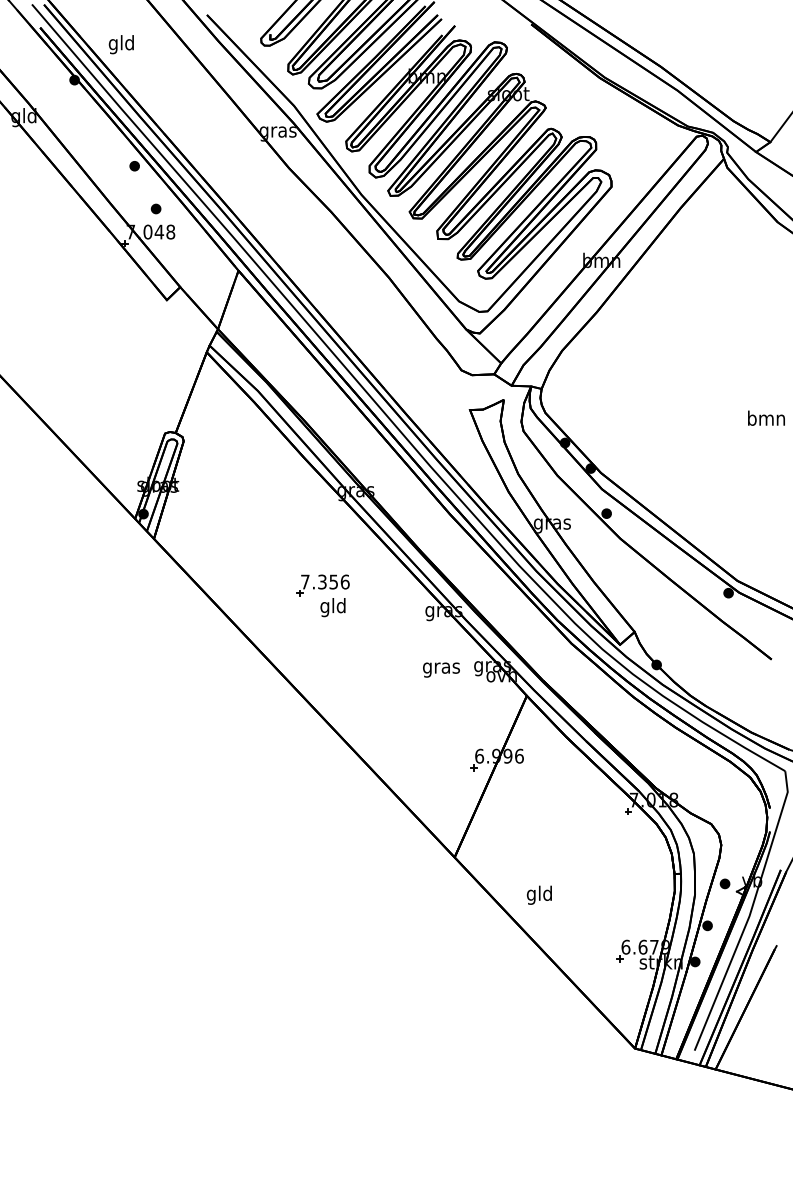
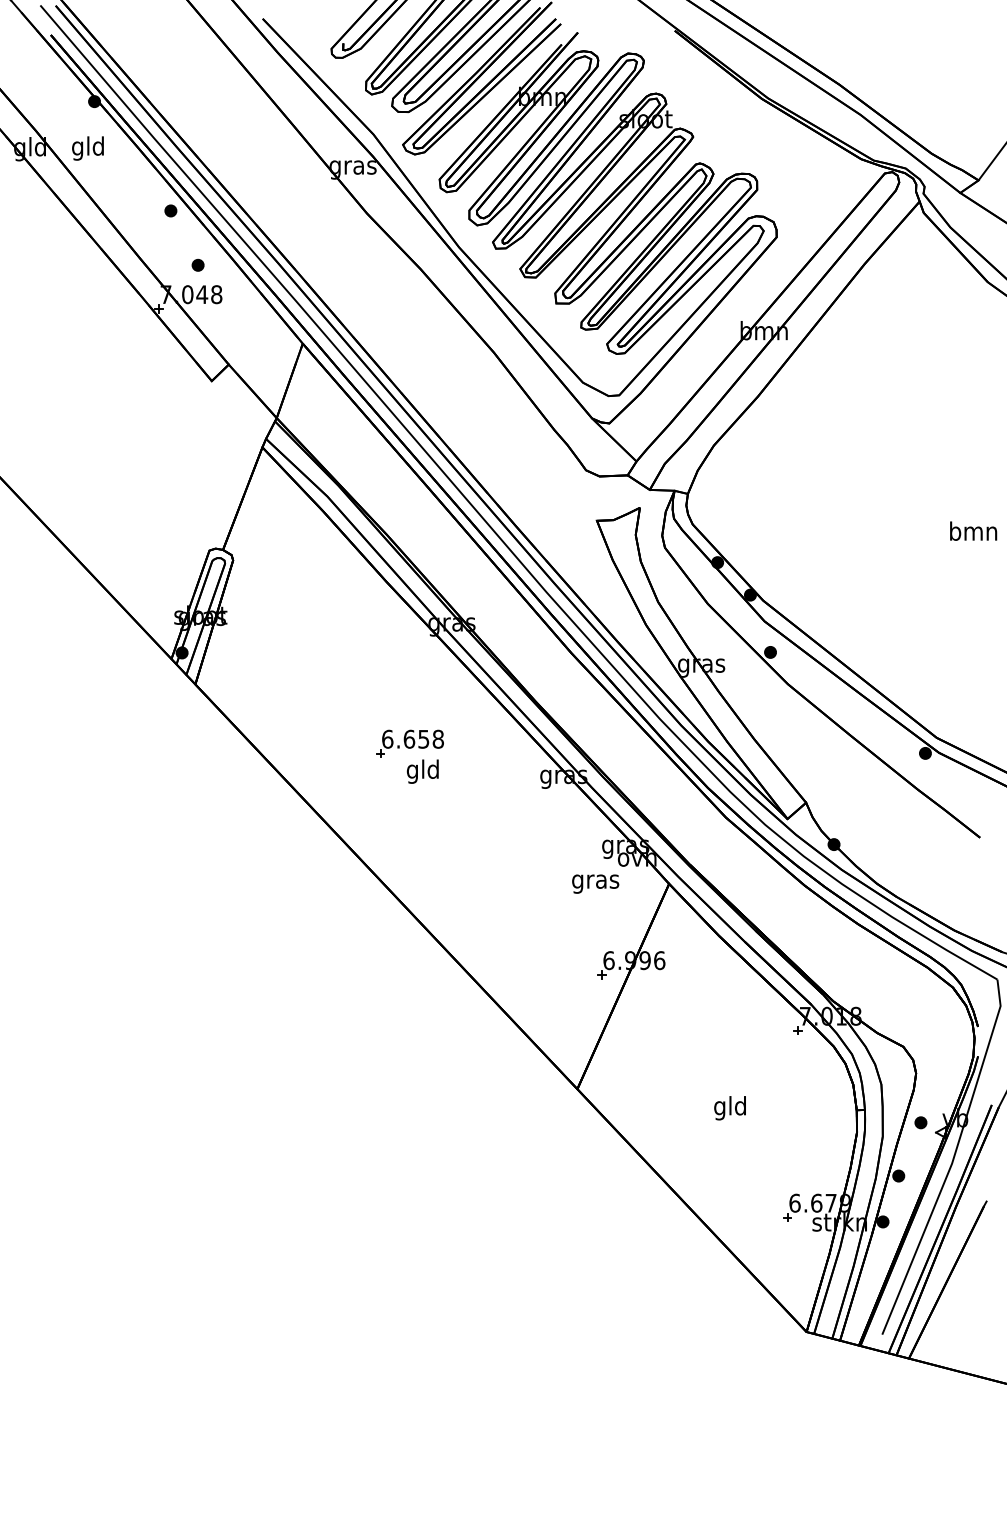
text: (121, 44) -> (87, 148), moved
text: (325, 581) -> (413, 738), 7.356 -> 6.658
text: (441, 669) -> (595, 883), moved
text: (538, 895) -> (729, 1108), moved

